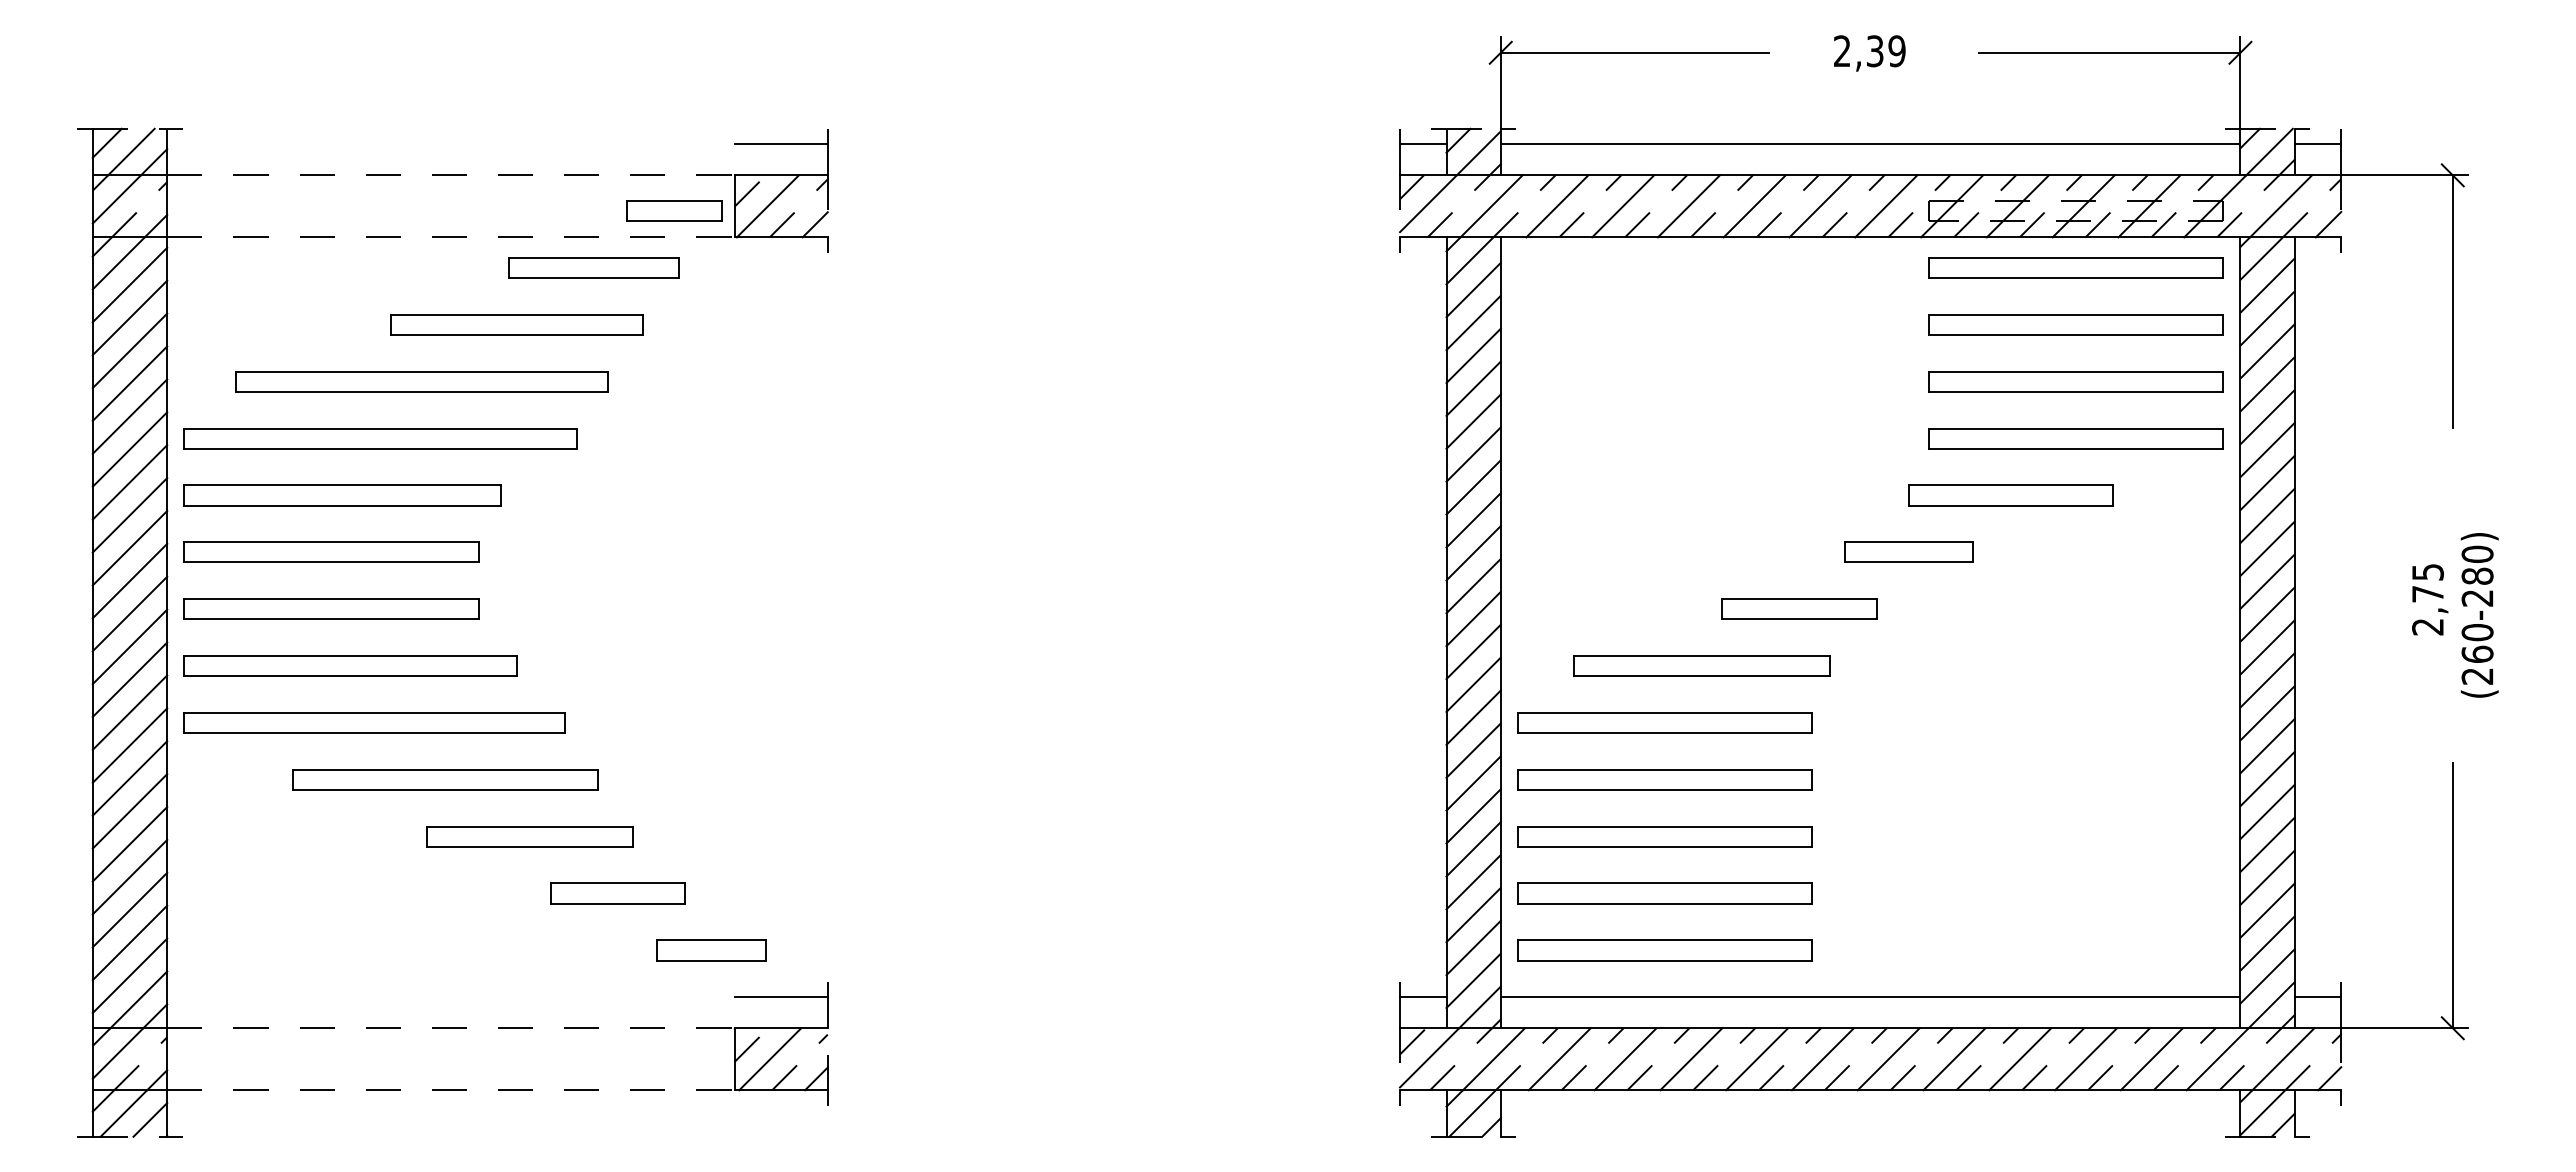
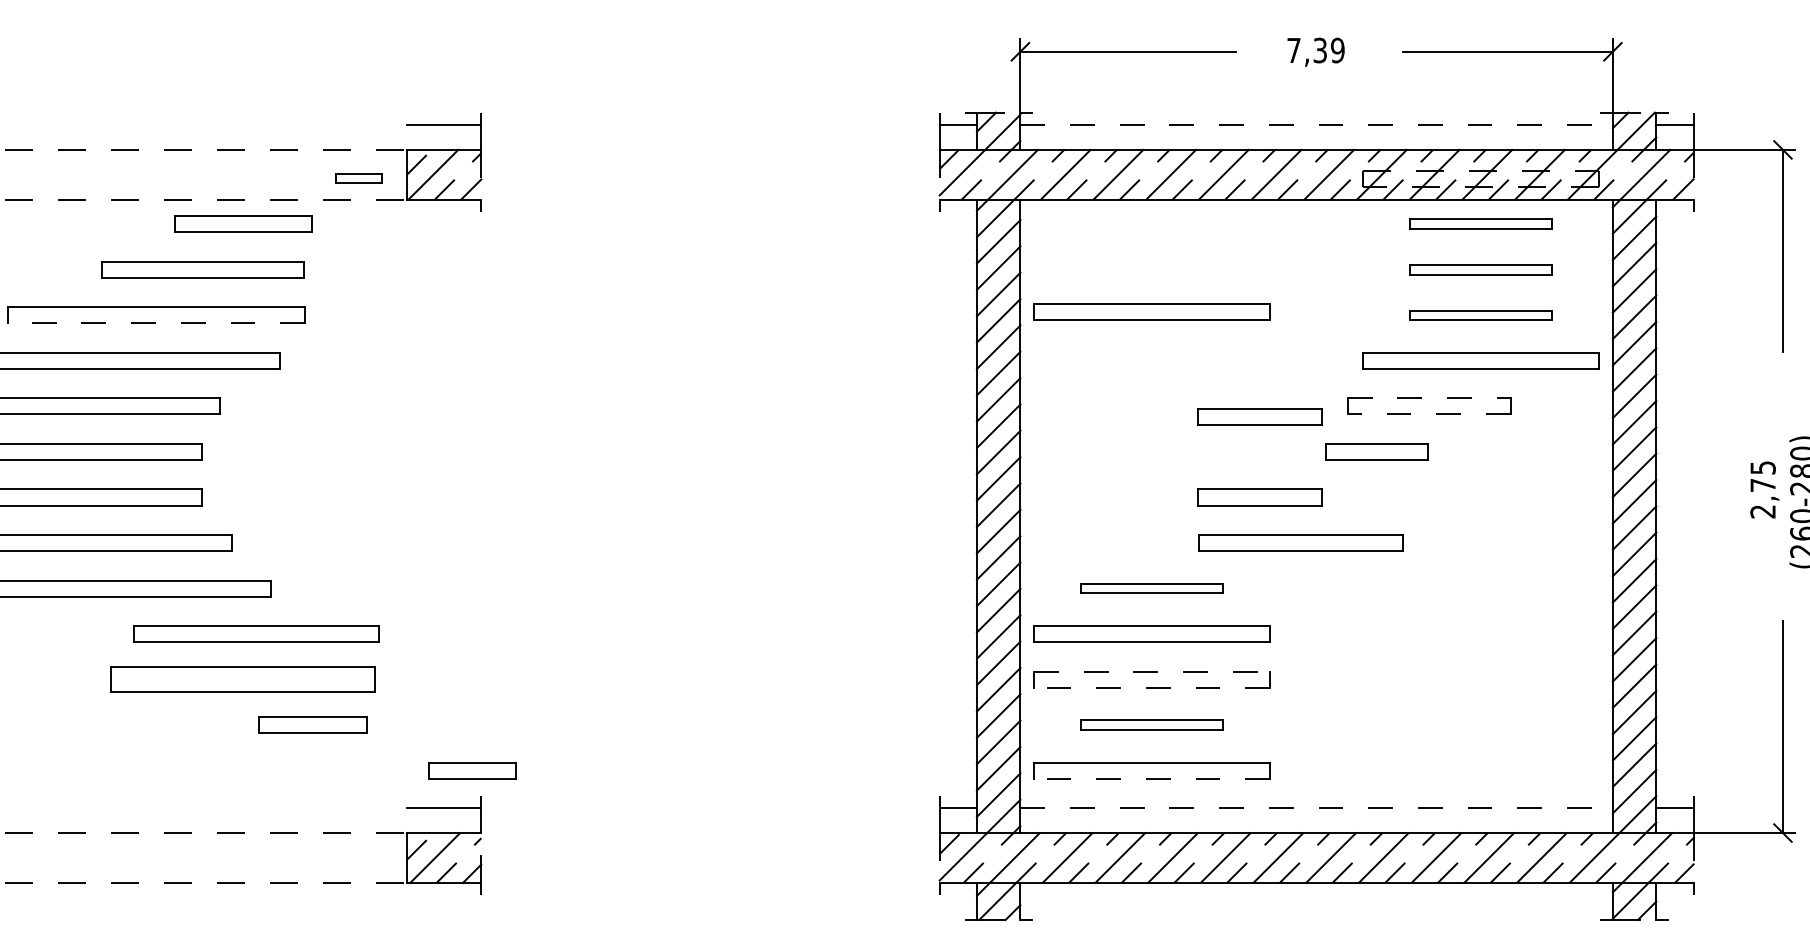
text: (1842, 50) -> (1294, 49), 2,39 -> 7,39
line: (1870, 144) -> (1316, 125), solid -> dashed
part: (674, 210) -> (358, 178), size x0.6
part: (593, 267) -> (243, 223), moved
part: (2075, 267) -> (1480, 223), size x0.6
part: (516, 324) -> (203, 269), moved
part: (2075, 324) -> (1480, 269), size x0.6
part: (1664, 377) -> (1151, 311), added
part: (2075, 381) -> (1480, 315), size x0.6
line: (421, 391) -> (155, 323), solid -> dashed
line: (2011, 485) -> (1429, 398), solid -> dashed
line: (2011, 505) -> (1429, 414), solid -> dashed
part: (1799, 507) -> (1259, 415), added
part: (1908, 551) -> (1376, 451), moved
part: (1701, 665) -> (1300, 542), moved
part: (1664, 722) -> (1151, 588), size x0.6
part: (445, 779) -> (256, 633), moved
line: (1665, 826) -> (1152, 671), solid -> dashed
part: (529, 836) -> (242, 679), size x1.6
line: (1664, 846) -> (1151, 687), solid -> dashed
part: (1664, 893) -> (1151, 725), size x0.6
part: (711, 950) -> (472, 770), moved
line: (1664, 960) -> (1151, 778), solid -> dashed
line: (1870, 997) -> (1316, 808), solid -> dashed

